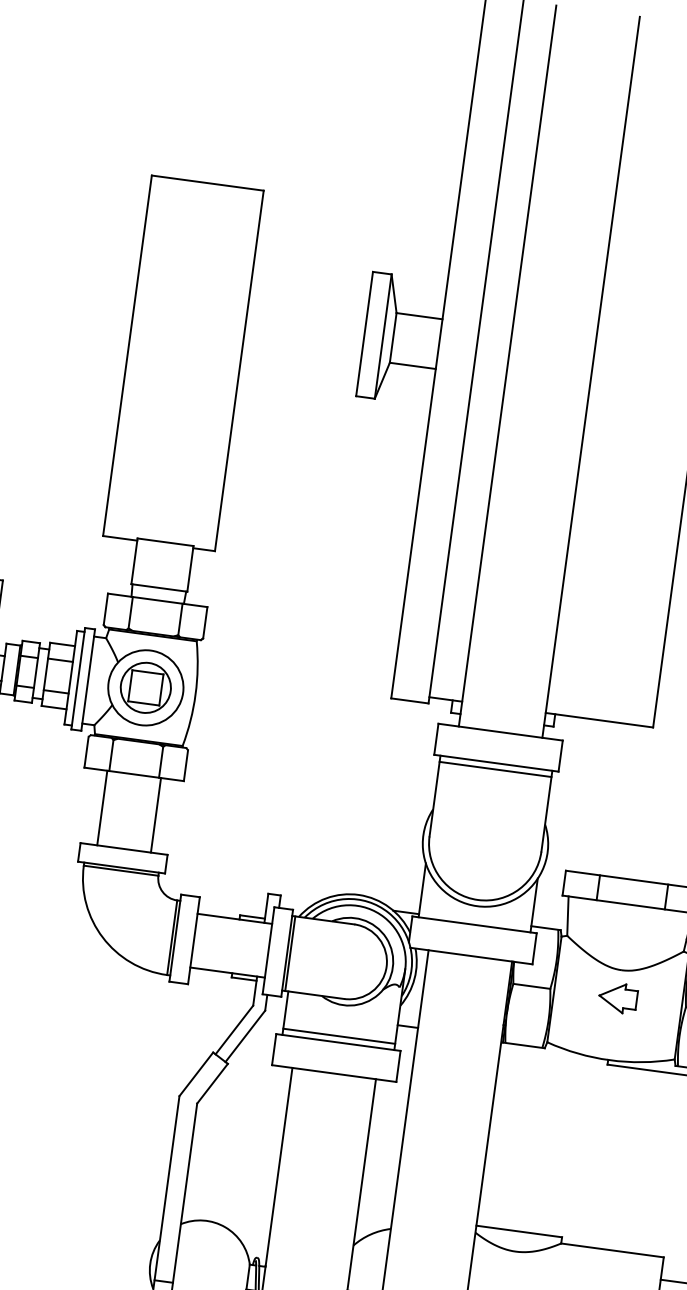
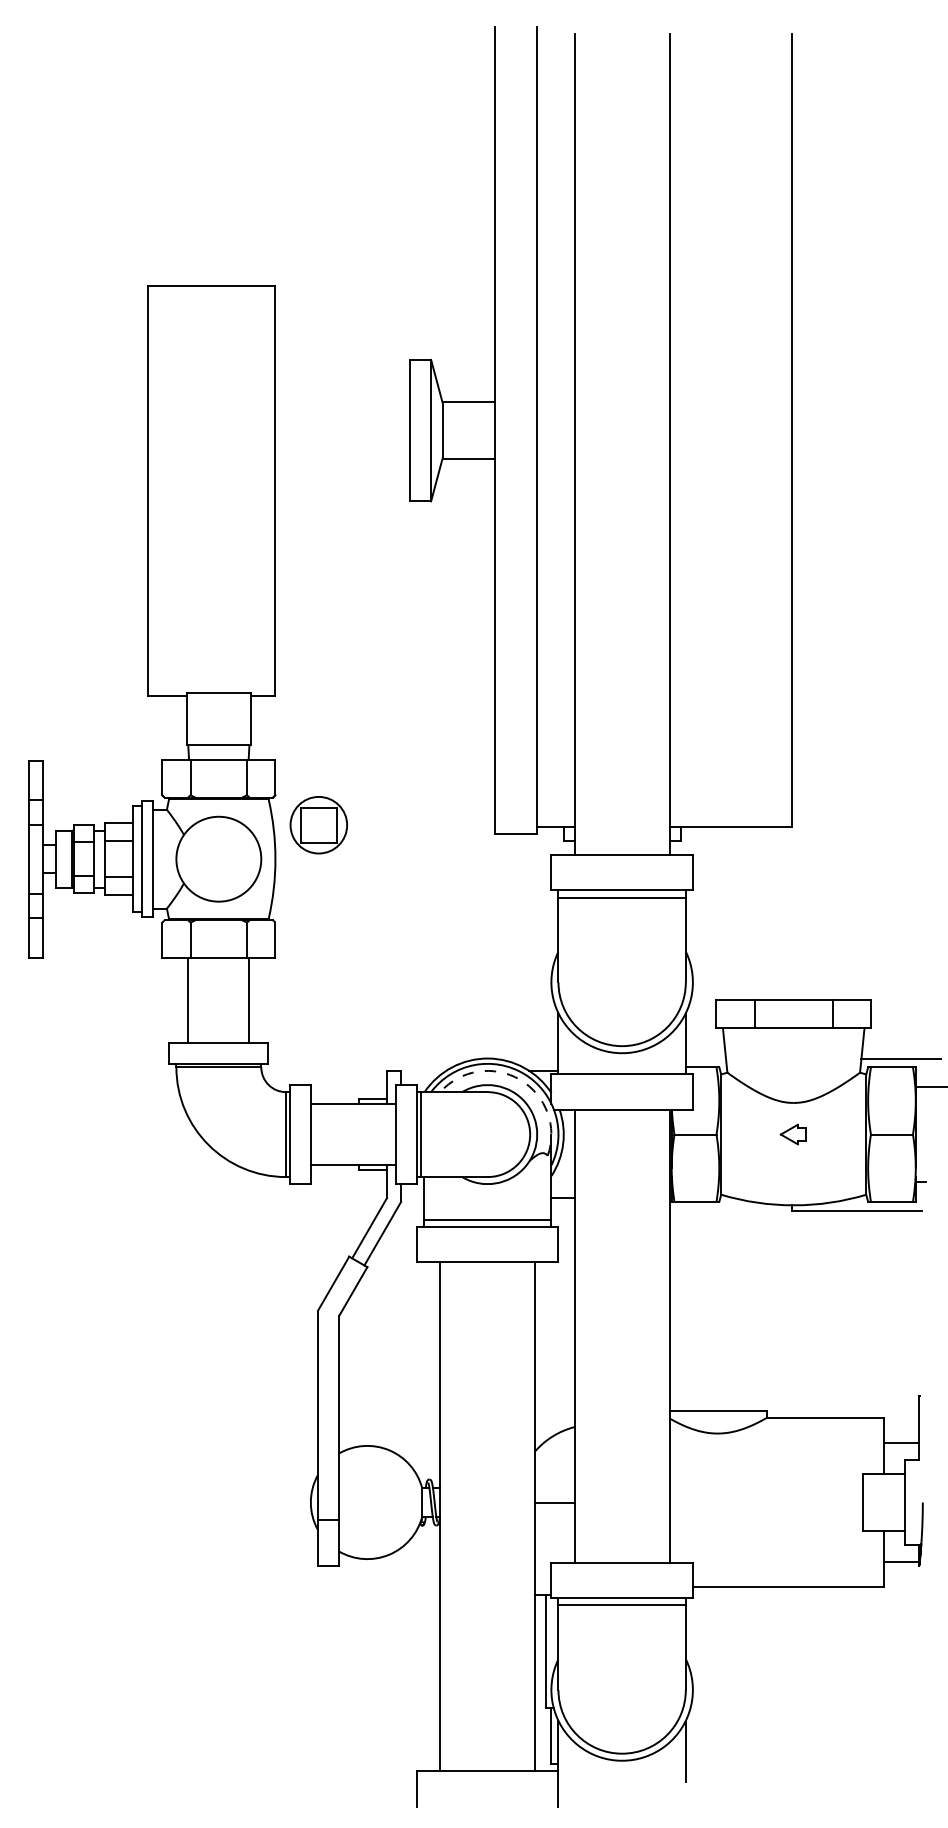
part: (145, 688) -> (318, 825), moved
arc: (384, 917) -> (520, 1079), solid -> dashed
part: (617, 997) -> (793, 1134), size x0.6

